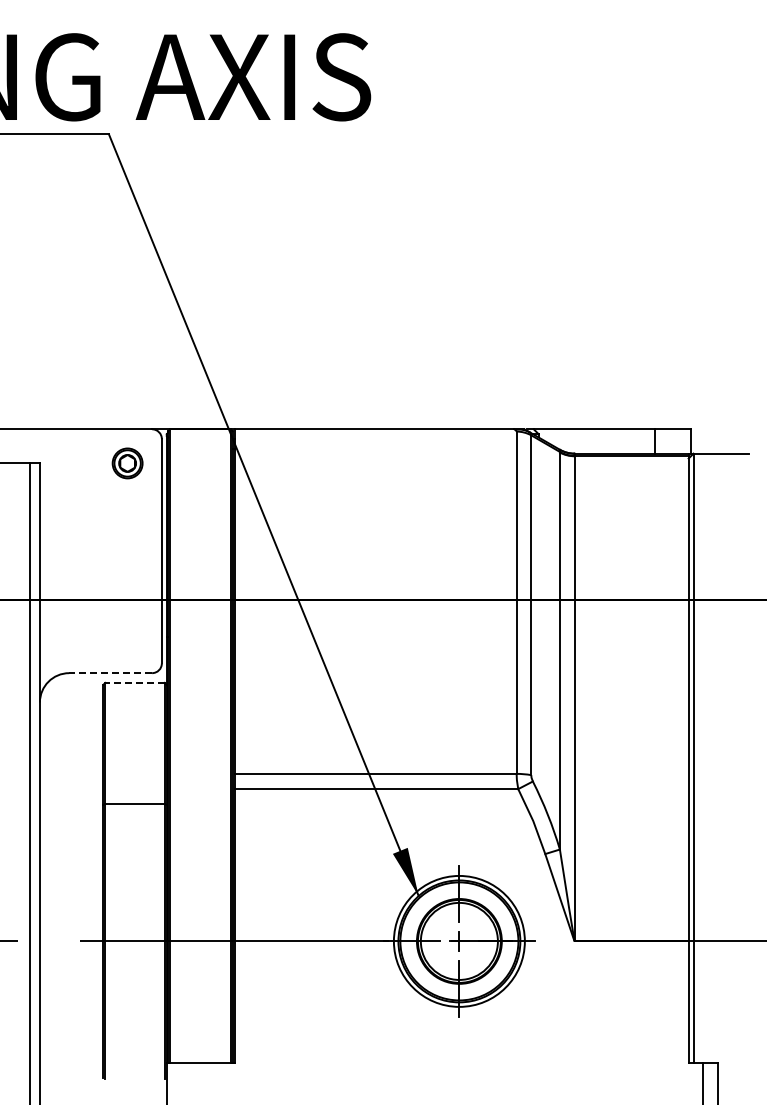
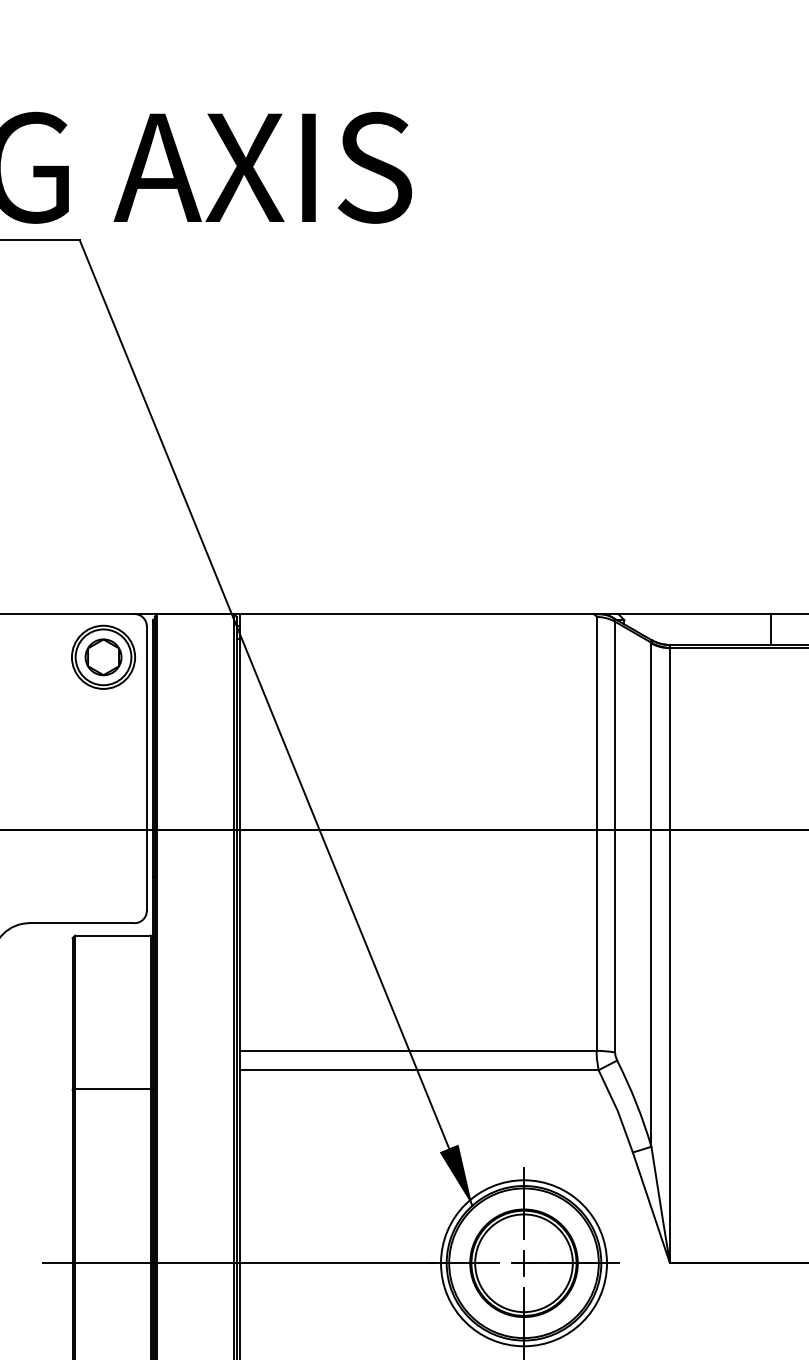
part: (127, 463) -> (103, 657), size x1.67
line: (110, 673) -> (81, 923), dashed -> solid
line: (135, 682) -> (113, 935), dashed -> solid

